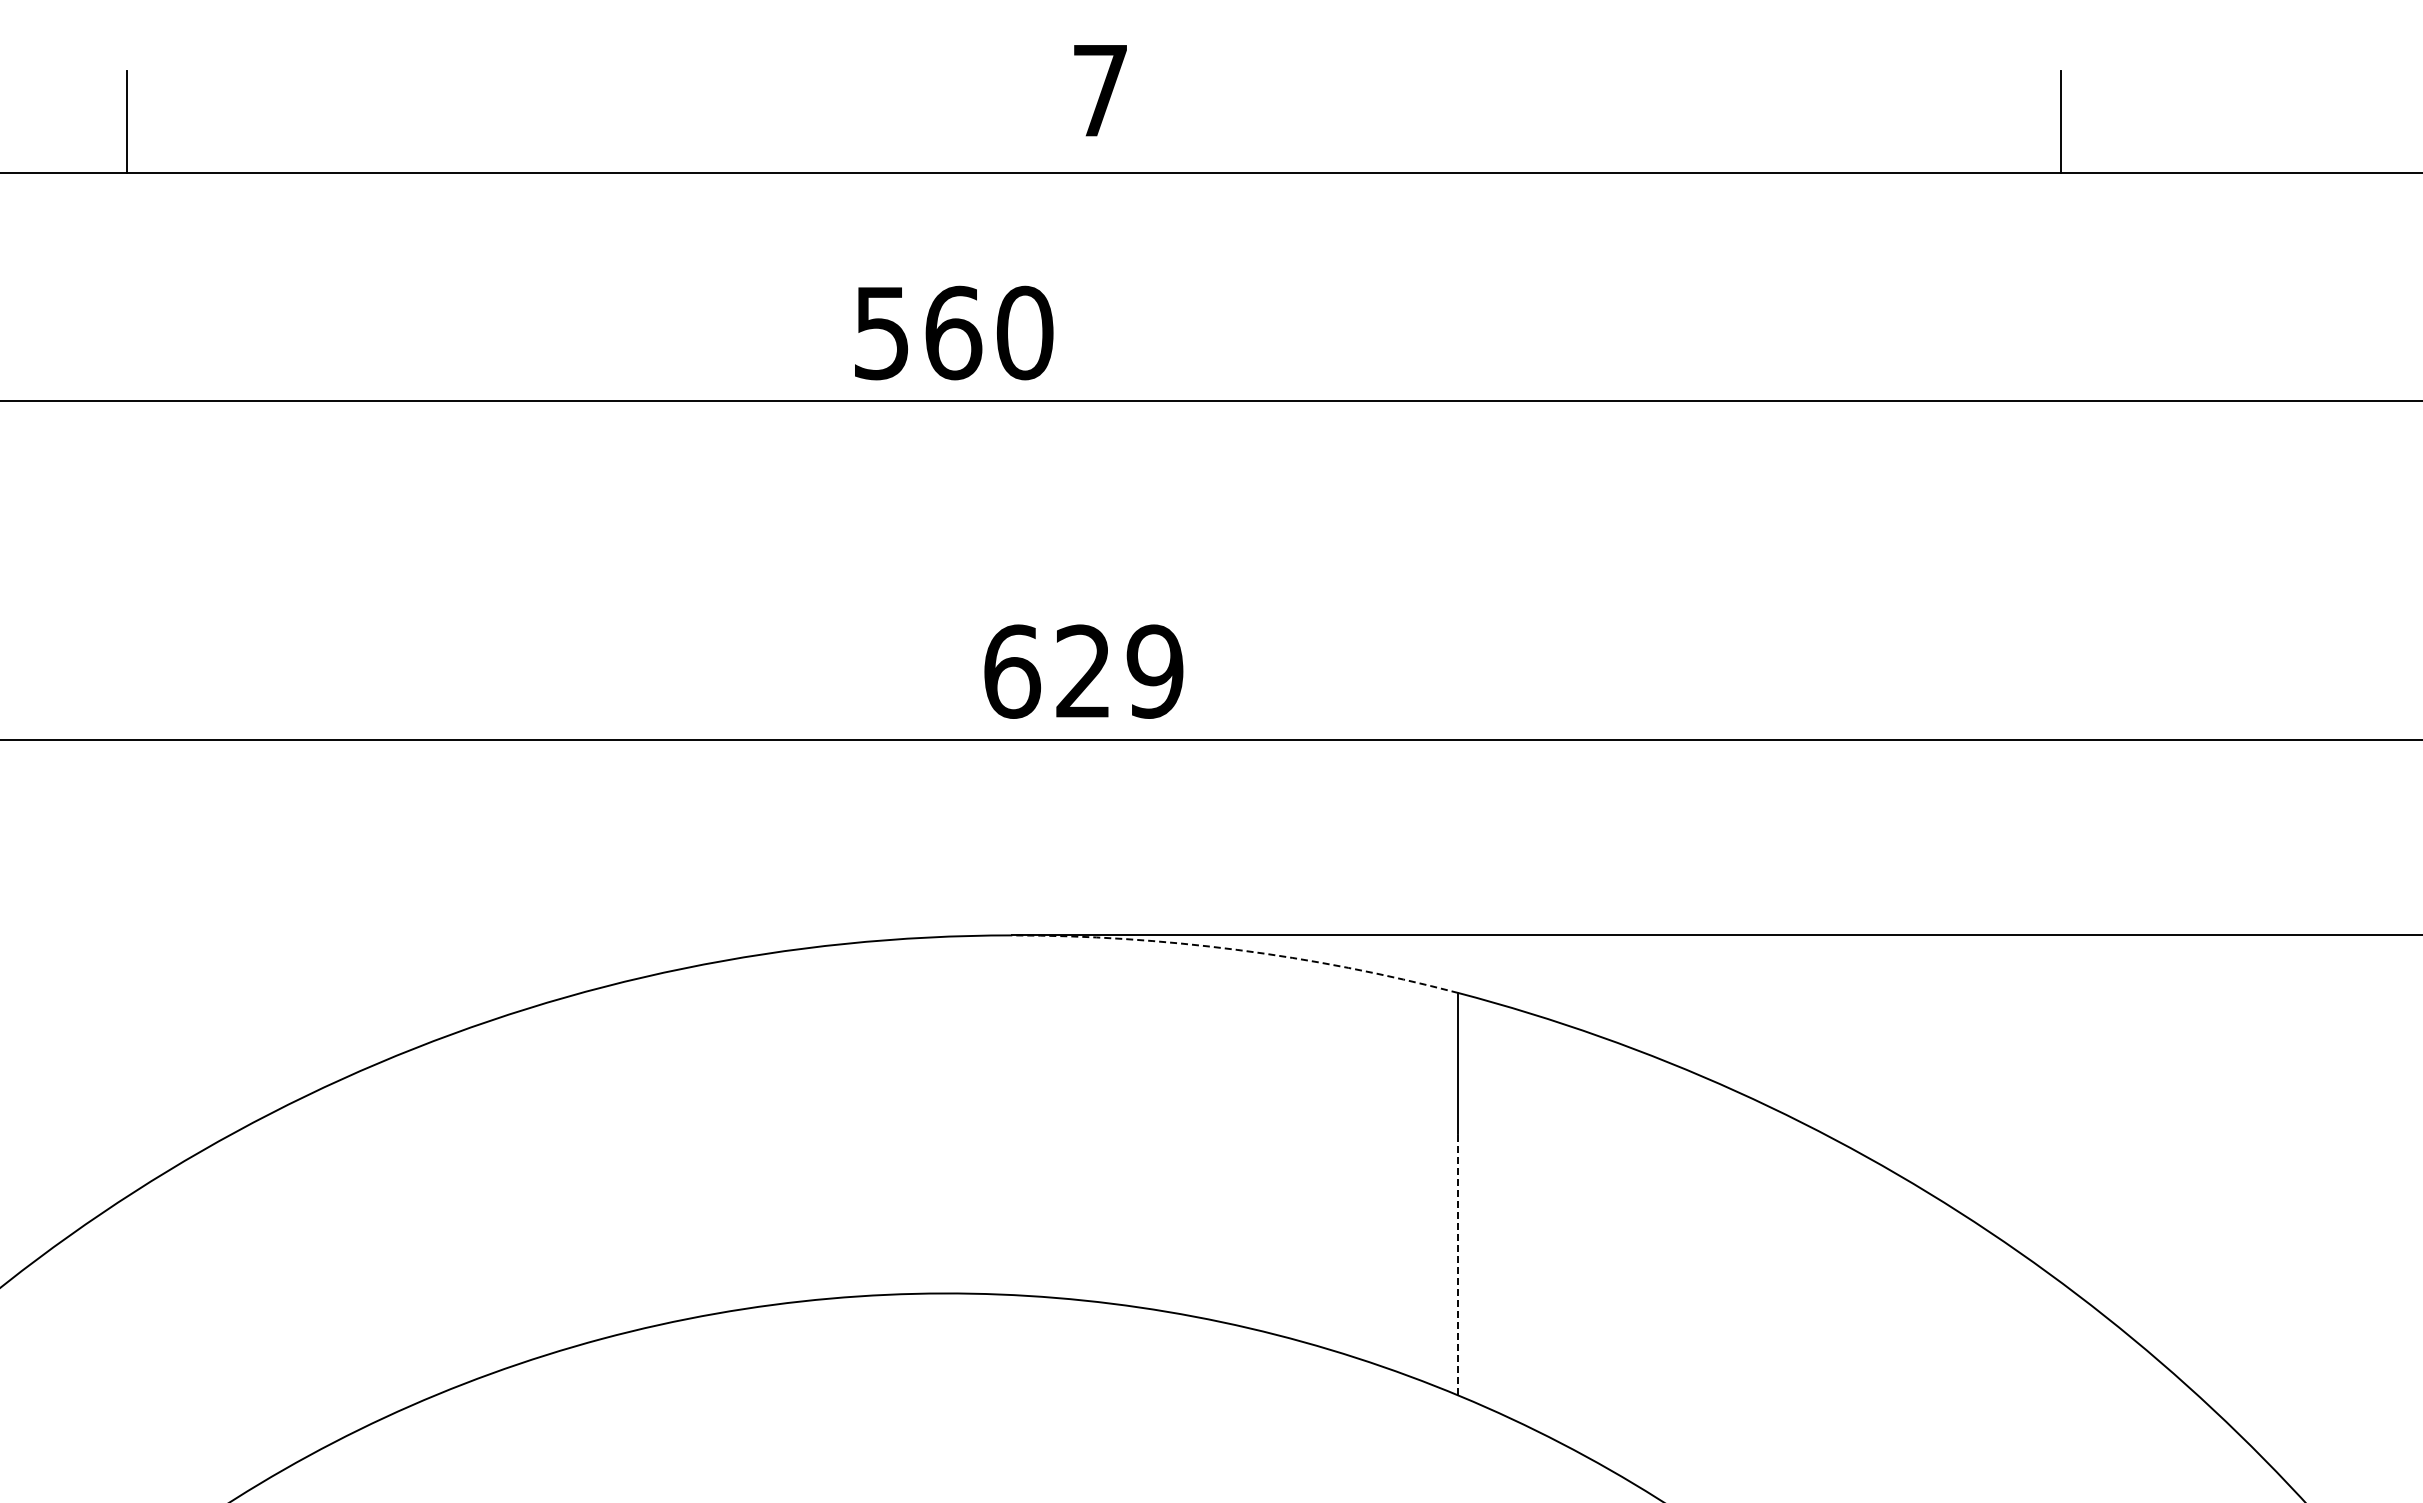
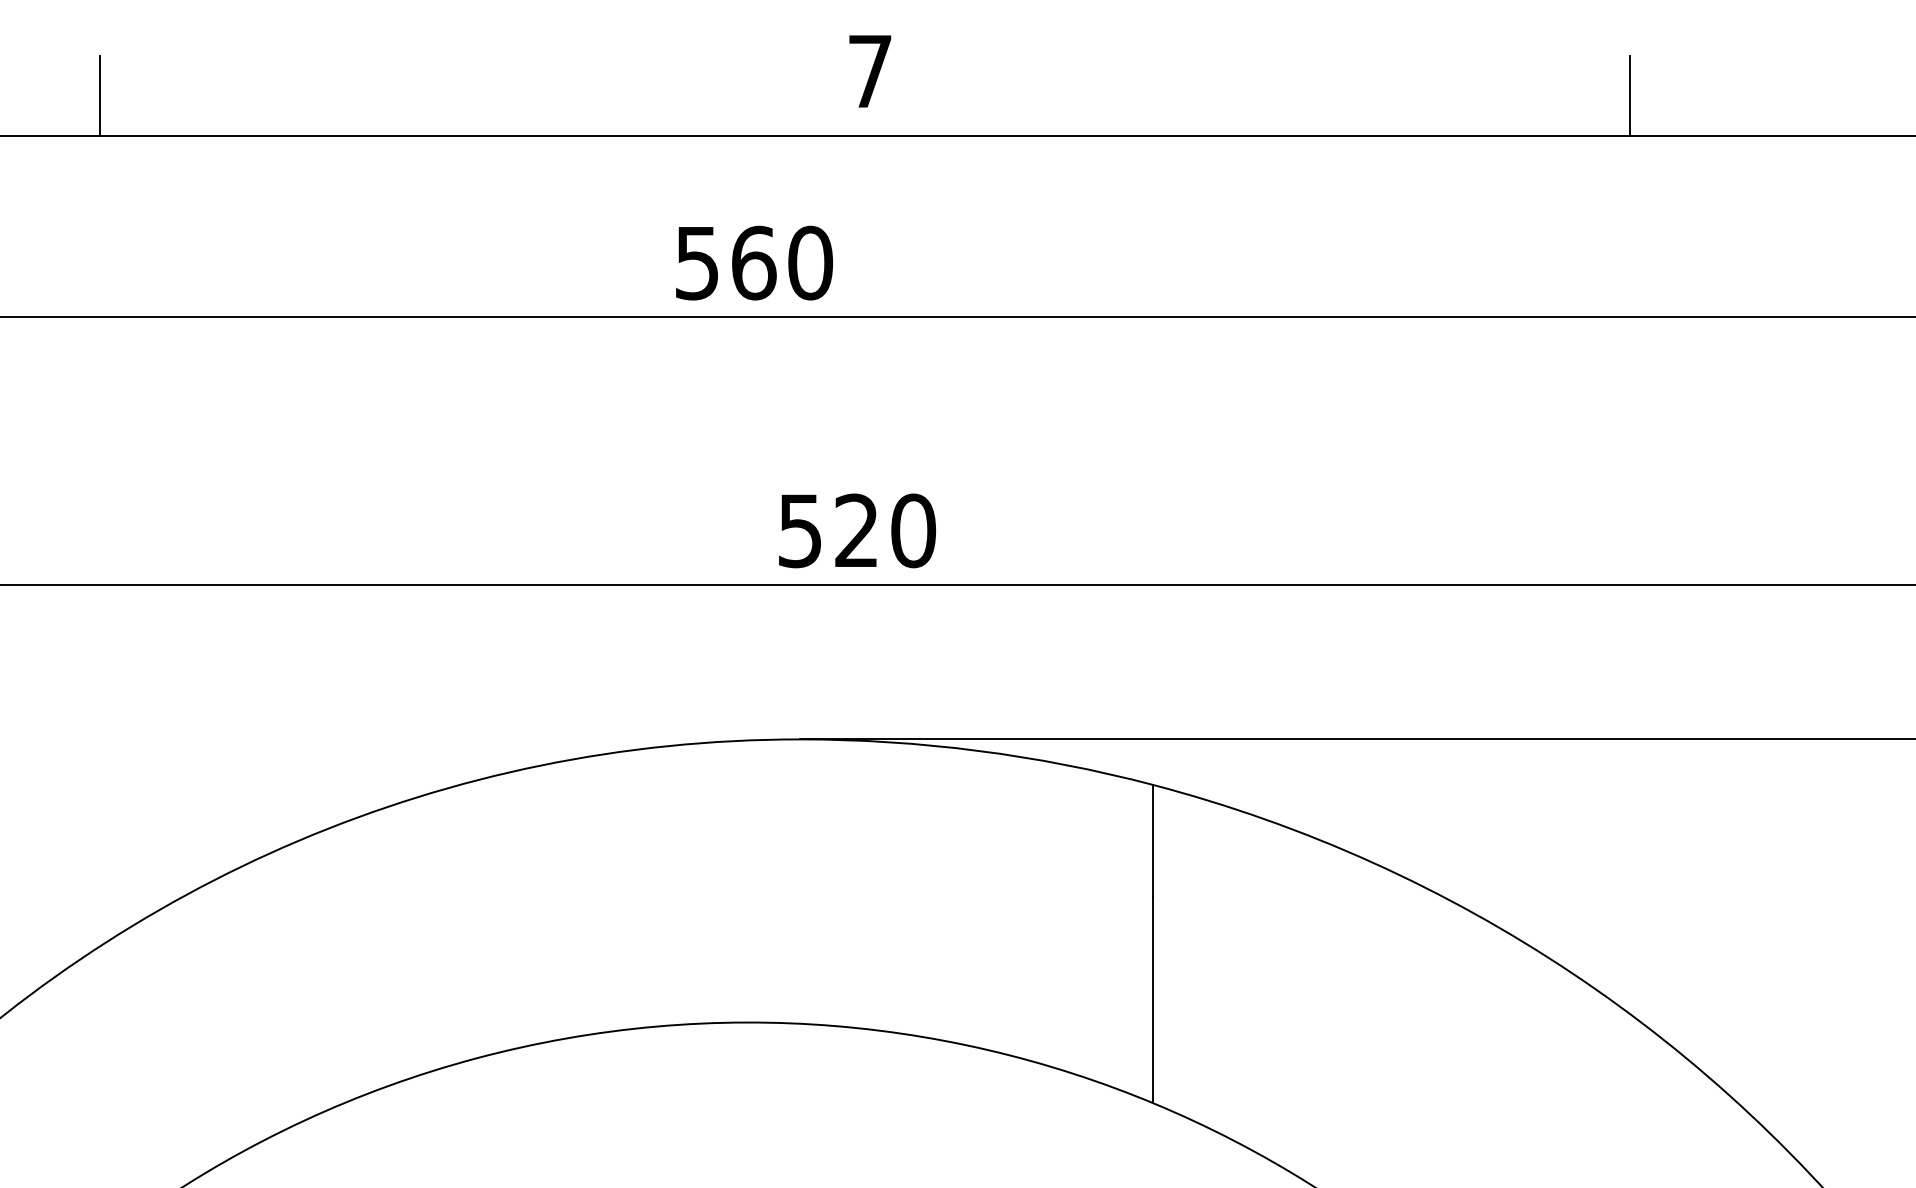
text: (1083, 671) -> (856, 530), 629 -> 520
arc: (1237, 949) -> (978, 750), dashed -> solid
line: (1458, 1264) -> (1153, 999), dashed -> solid

